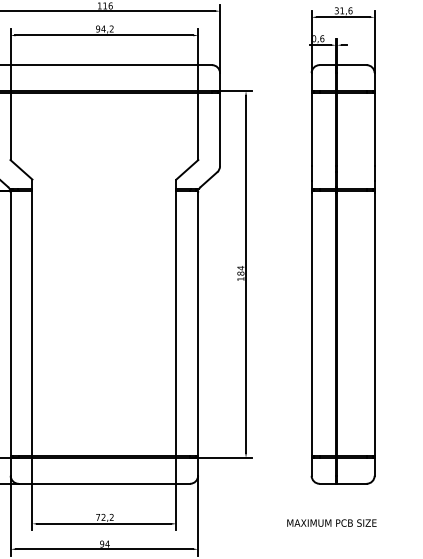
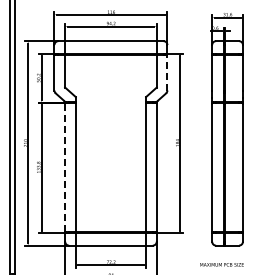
line: (220, 129) -> (167, 72), solid -> dashed
line: (11, 325) -> (65, 168), solid -> dashed

